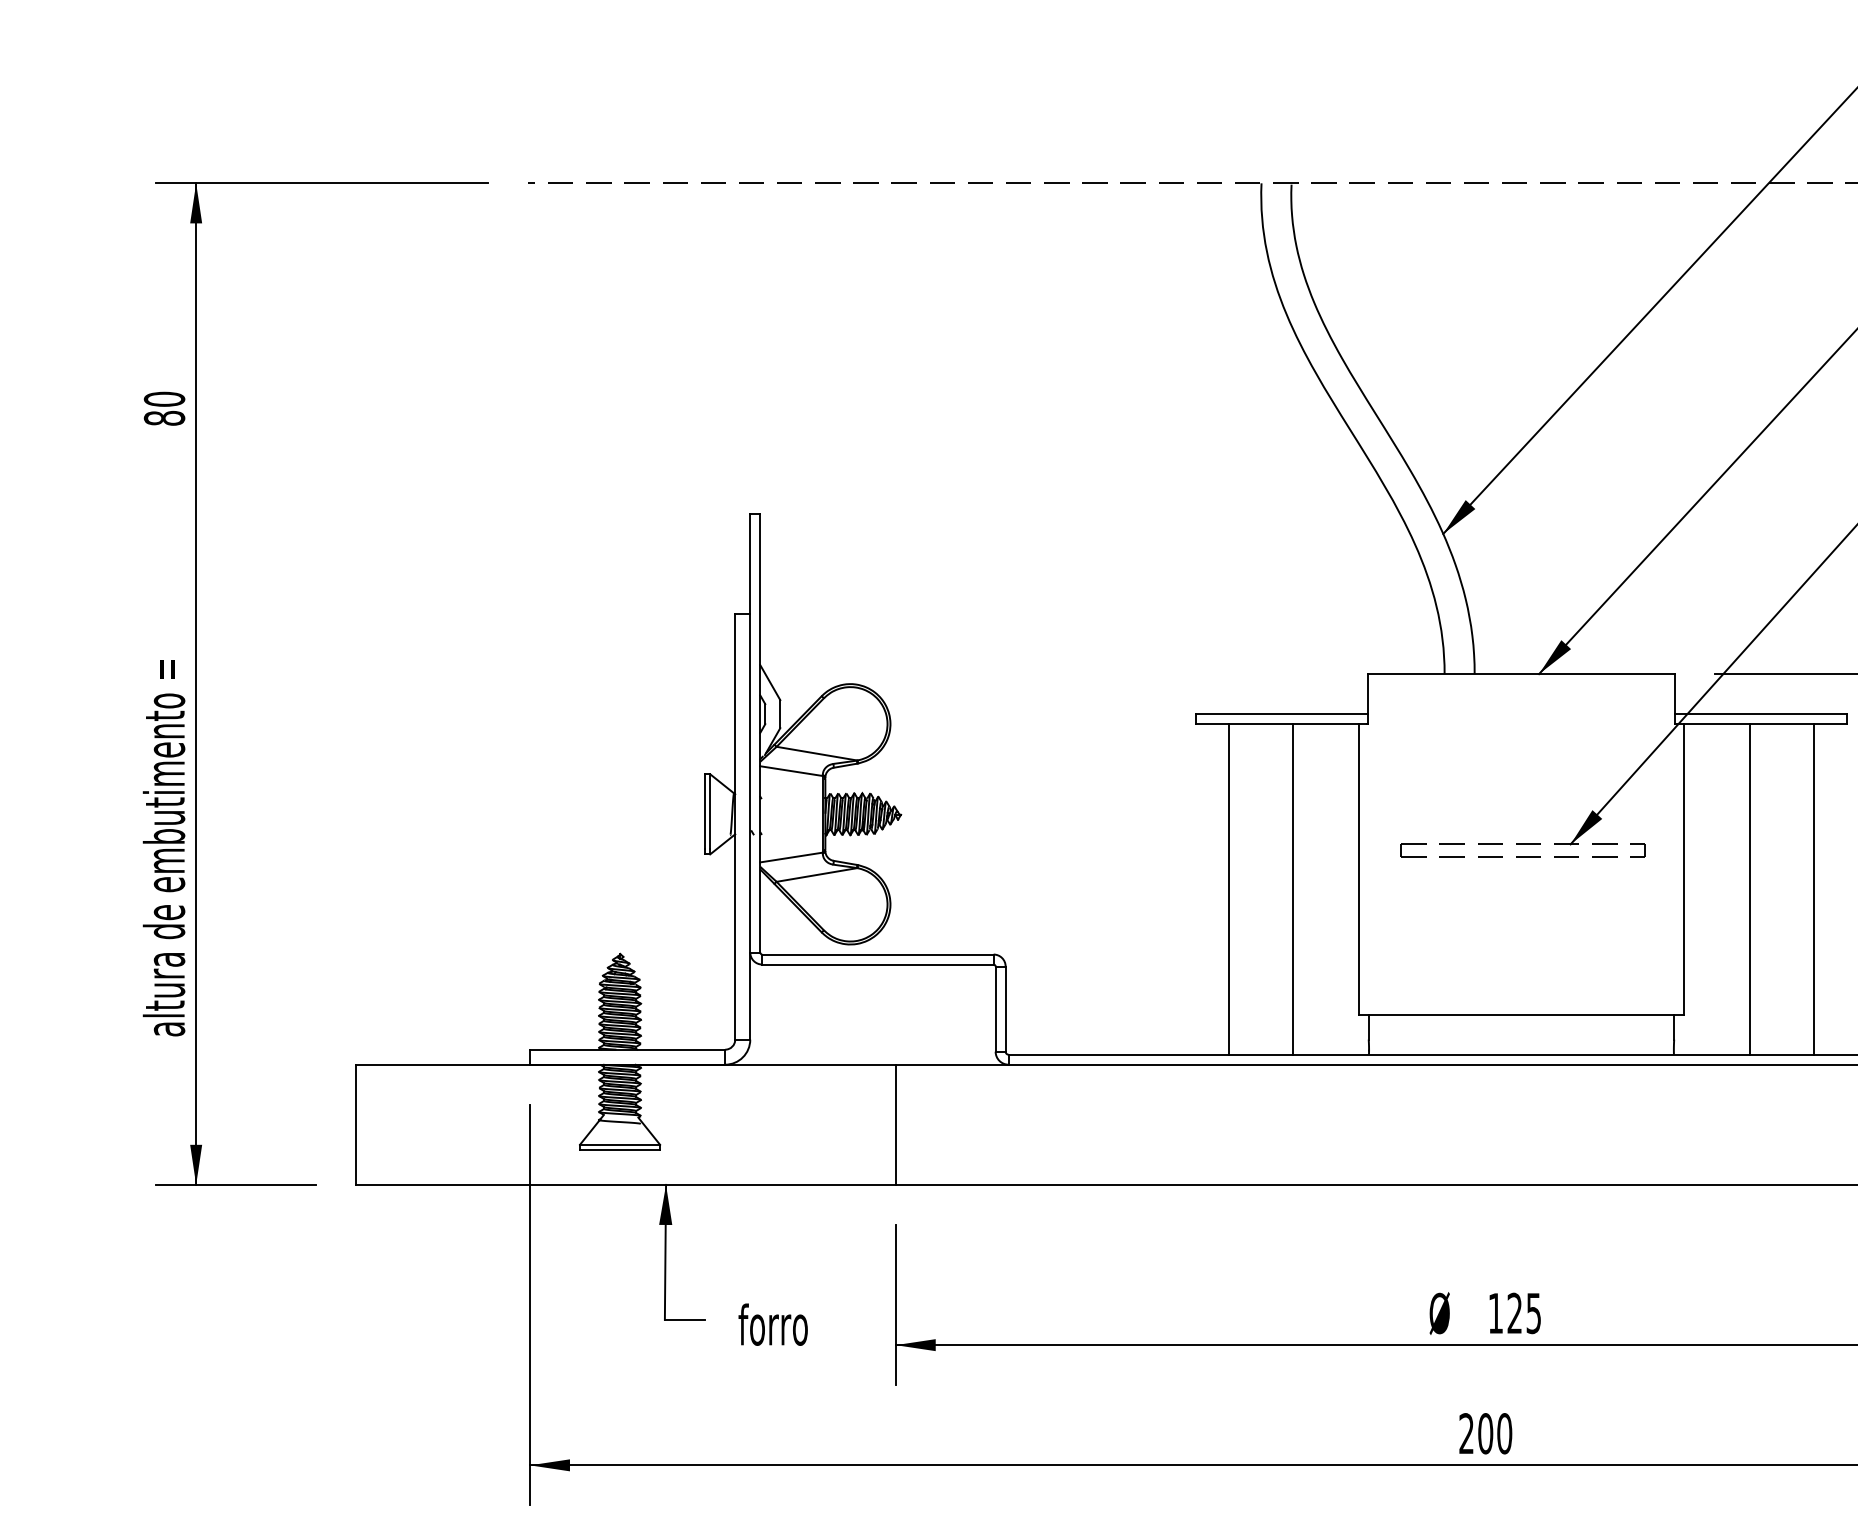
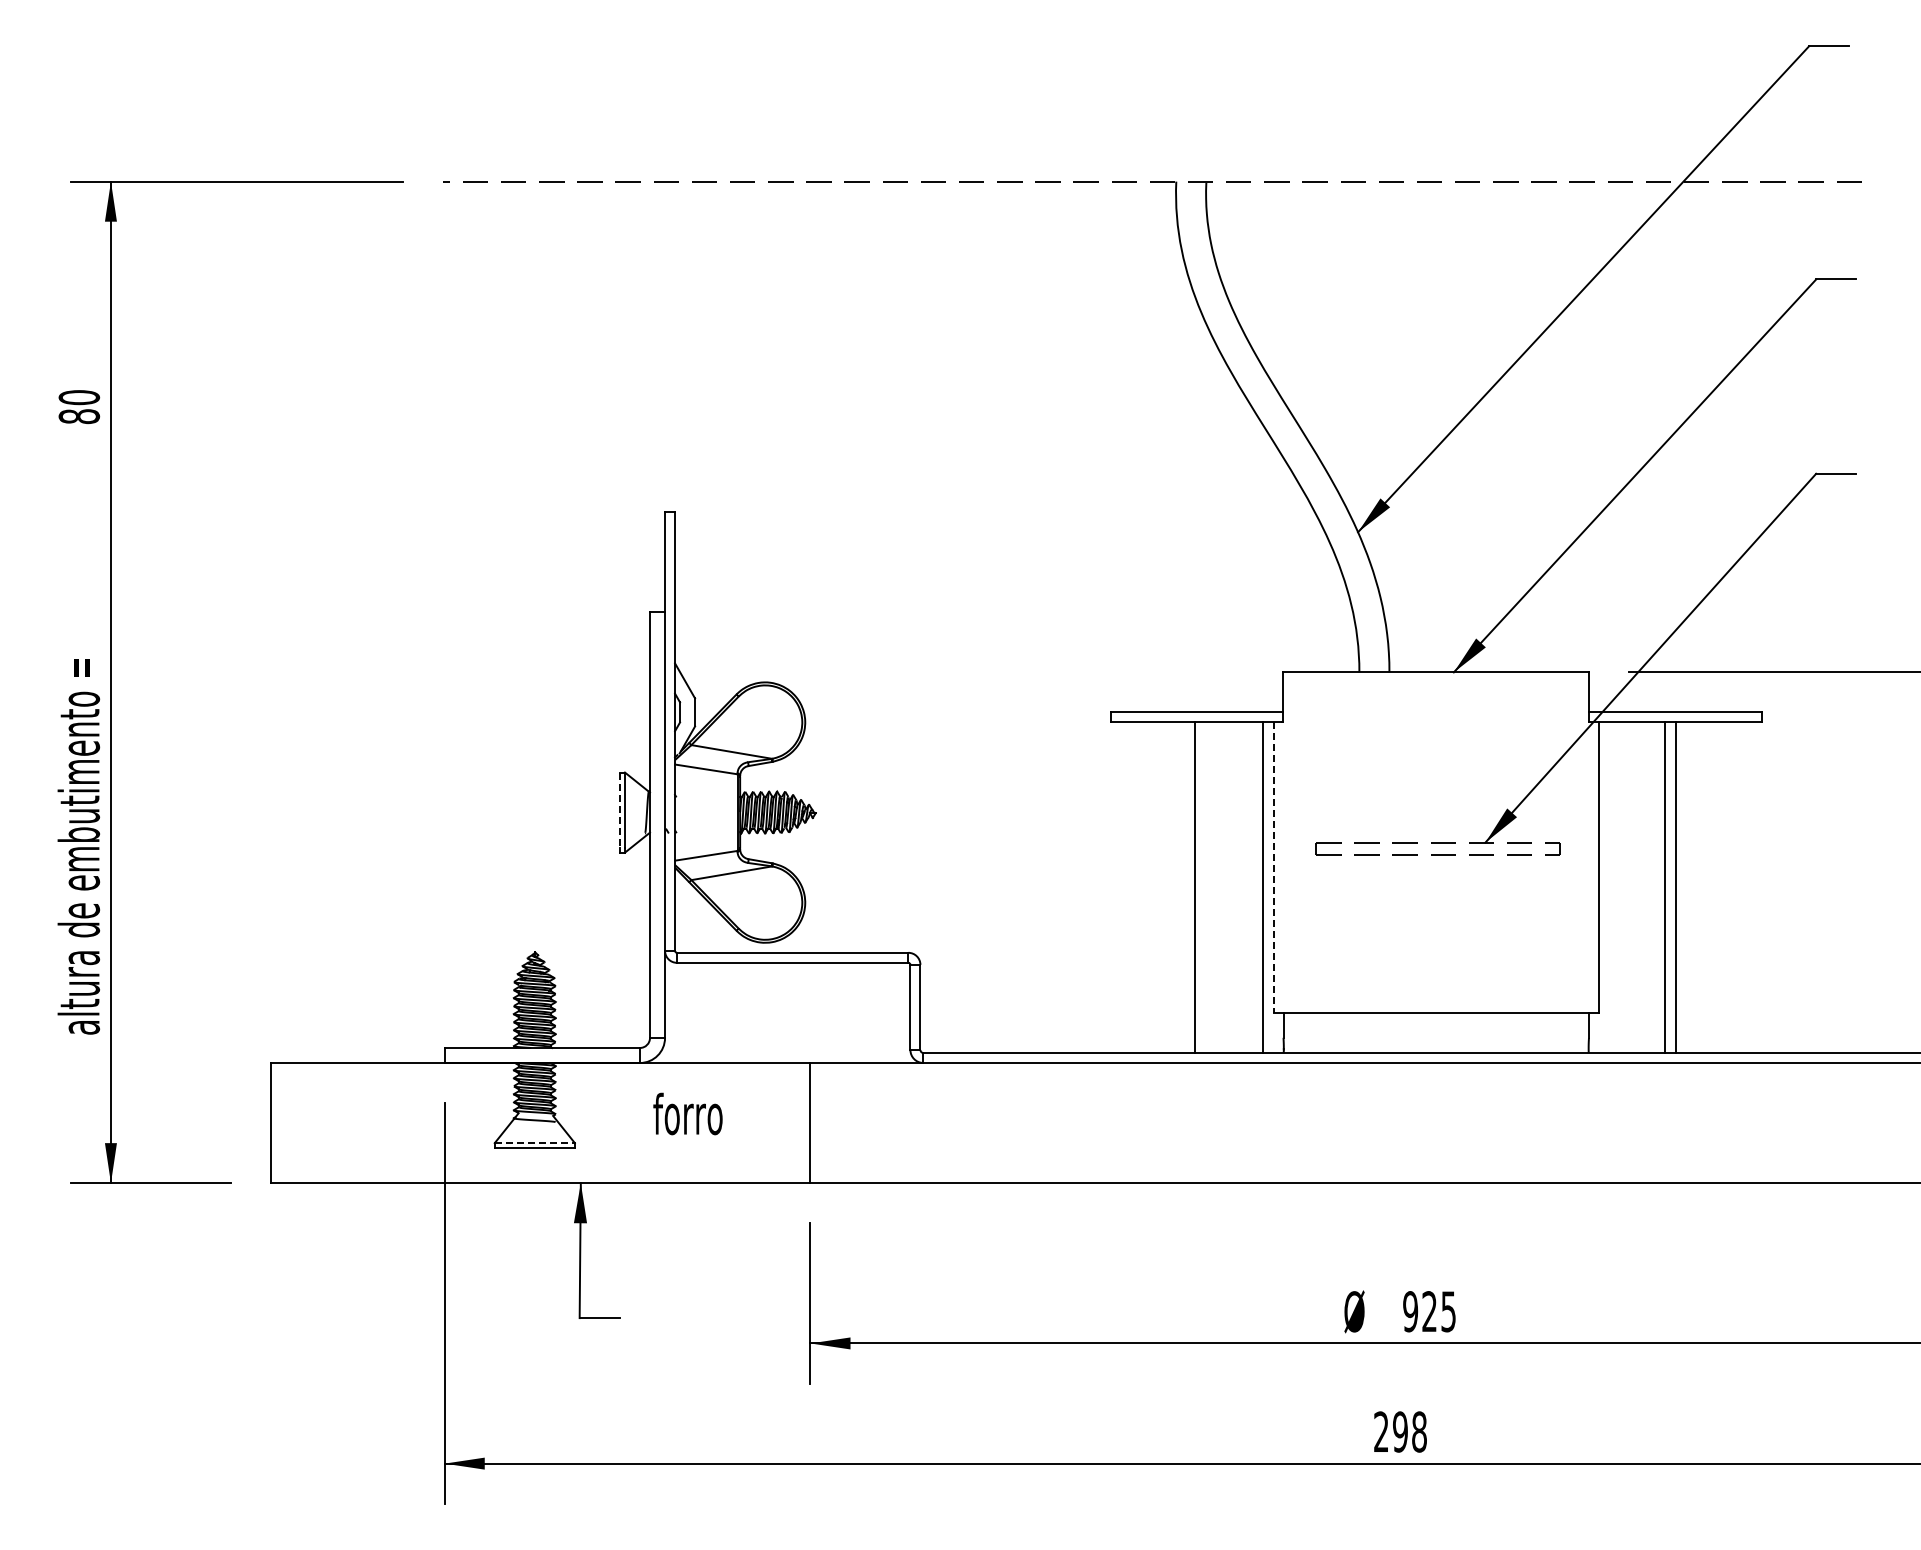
line: (704, 812) -> (619, 810), solid -> dashed
line: (1358, 870) -> (1273, 868), solid -> dashed
line: (1229, 889) -> (1195, 887), moved
line: (1292, 889) -> (1262, 887), moved
line: (1813, 889) -> (1676, 887), moved
line: (620, 1145) -> (535, 1143), solid -> dashed
text: (1495, 1313) -> (1410, 1311), 125 -> 925
text: (772, 1324) -> (687, 1113), moved
text: (1494, 1433) -> (1409, 1431), 200 -> 298

